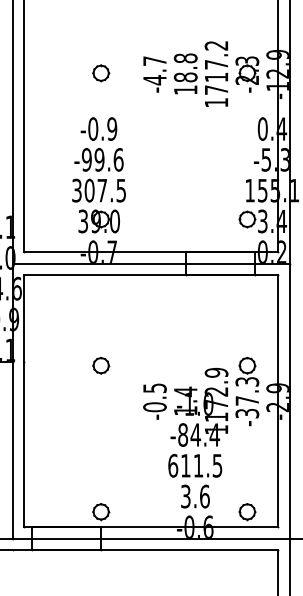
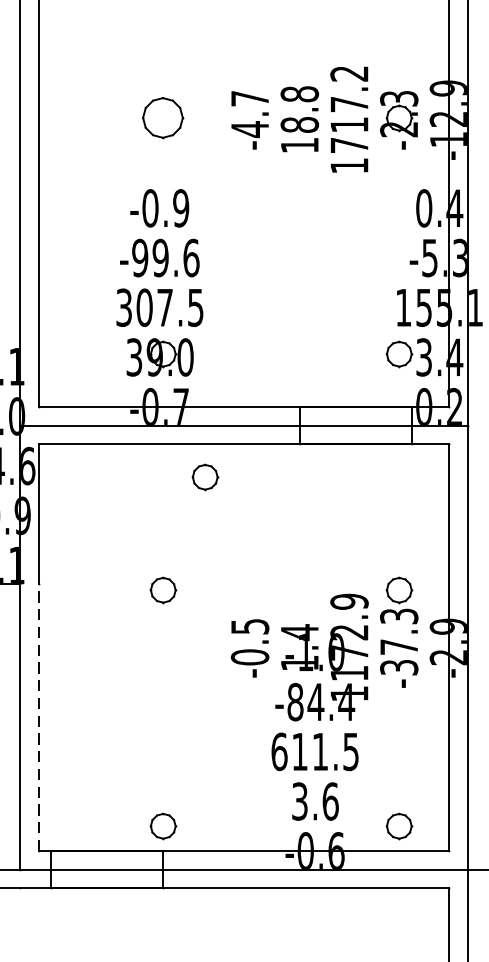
part: (101, 73) -> (163, 118), size x1.6
part: (127, 295) -> (205, 476), added
line: (24, 444) -> (39, 717), solid -> dashed

